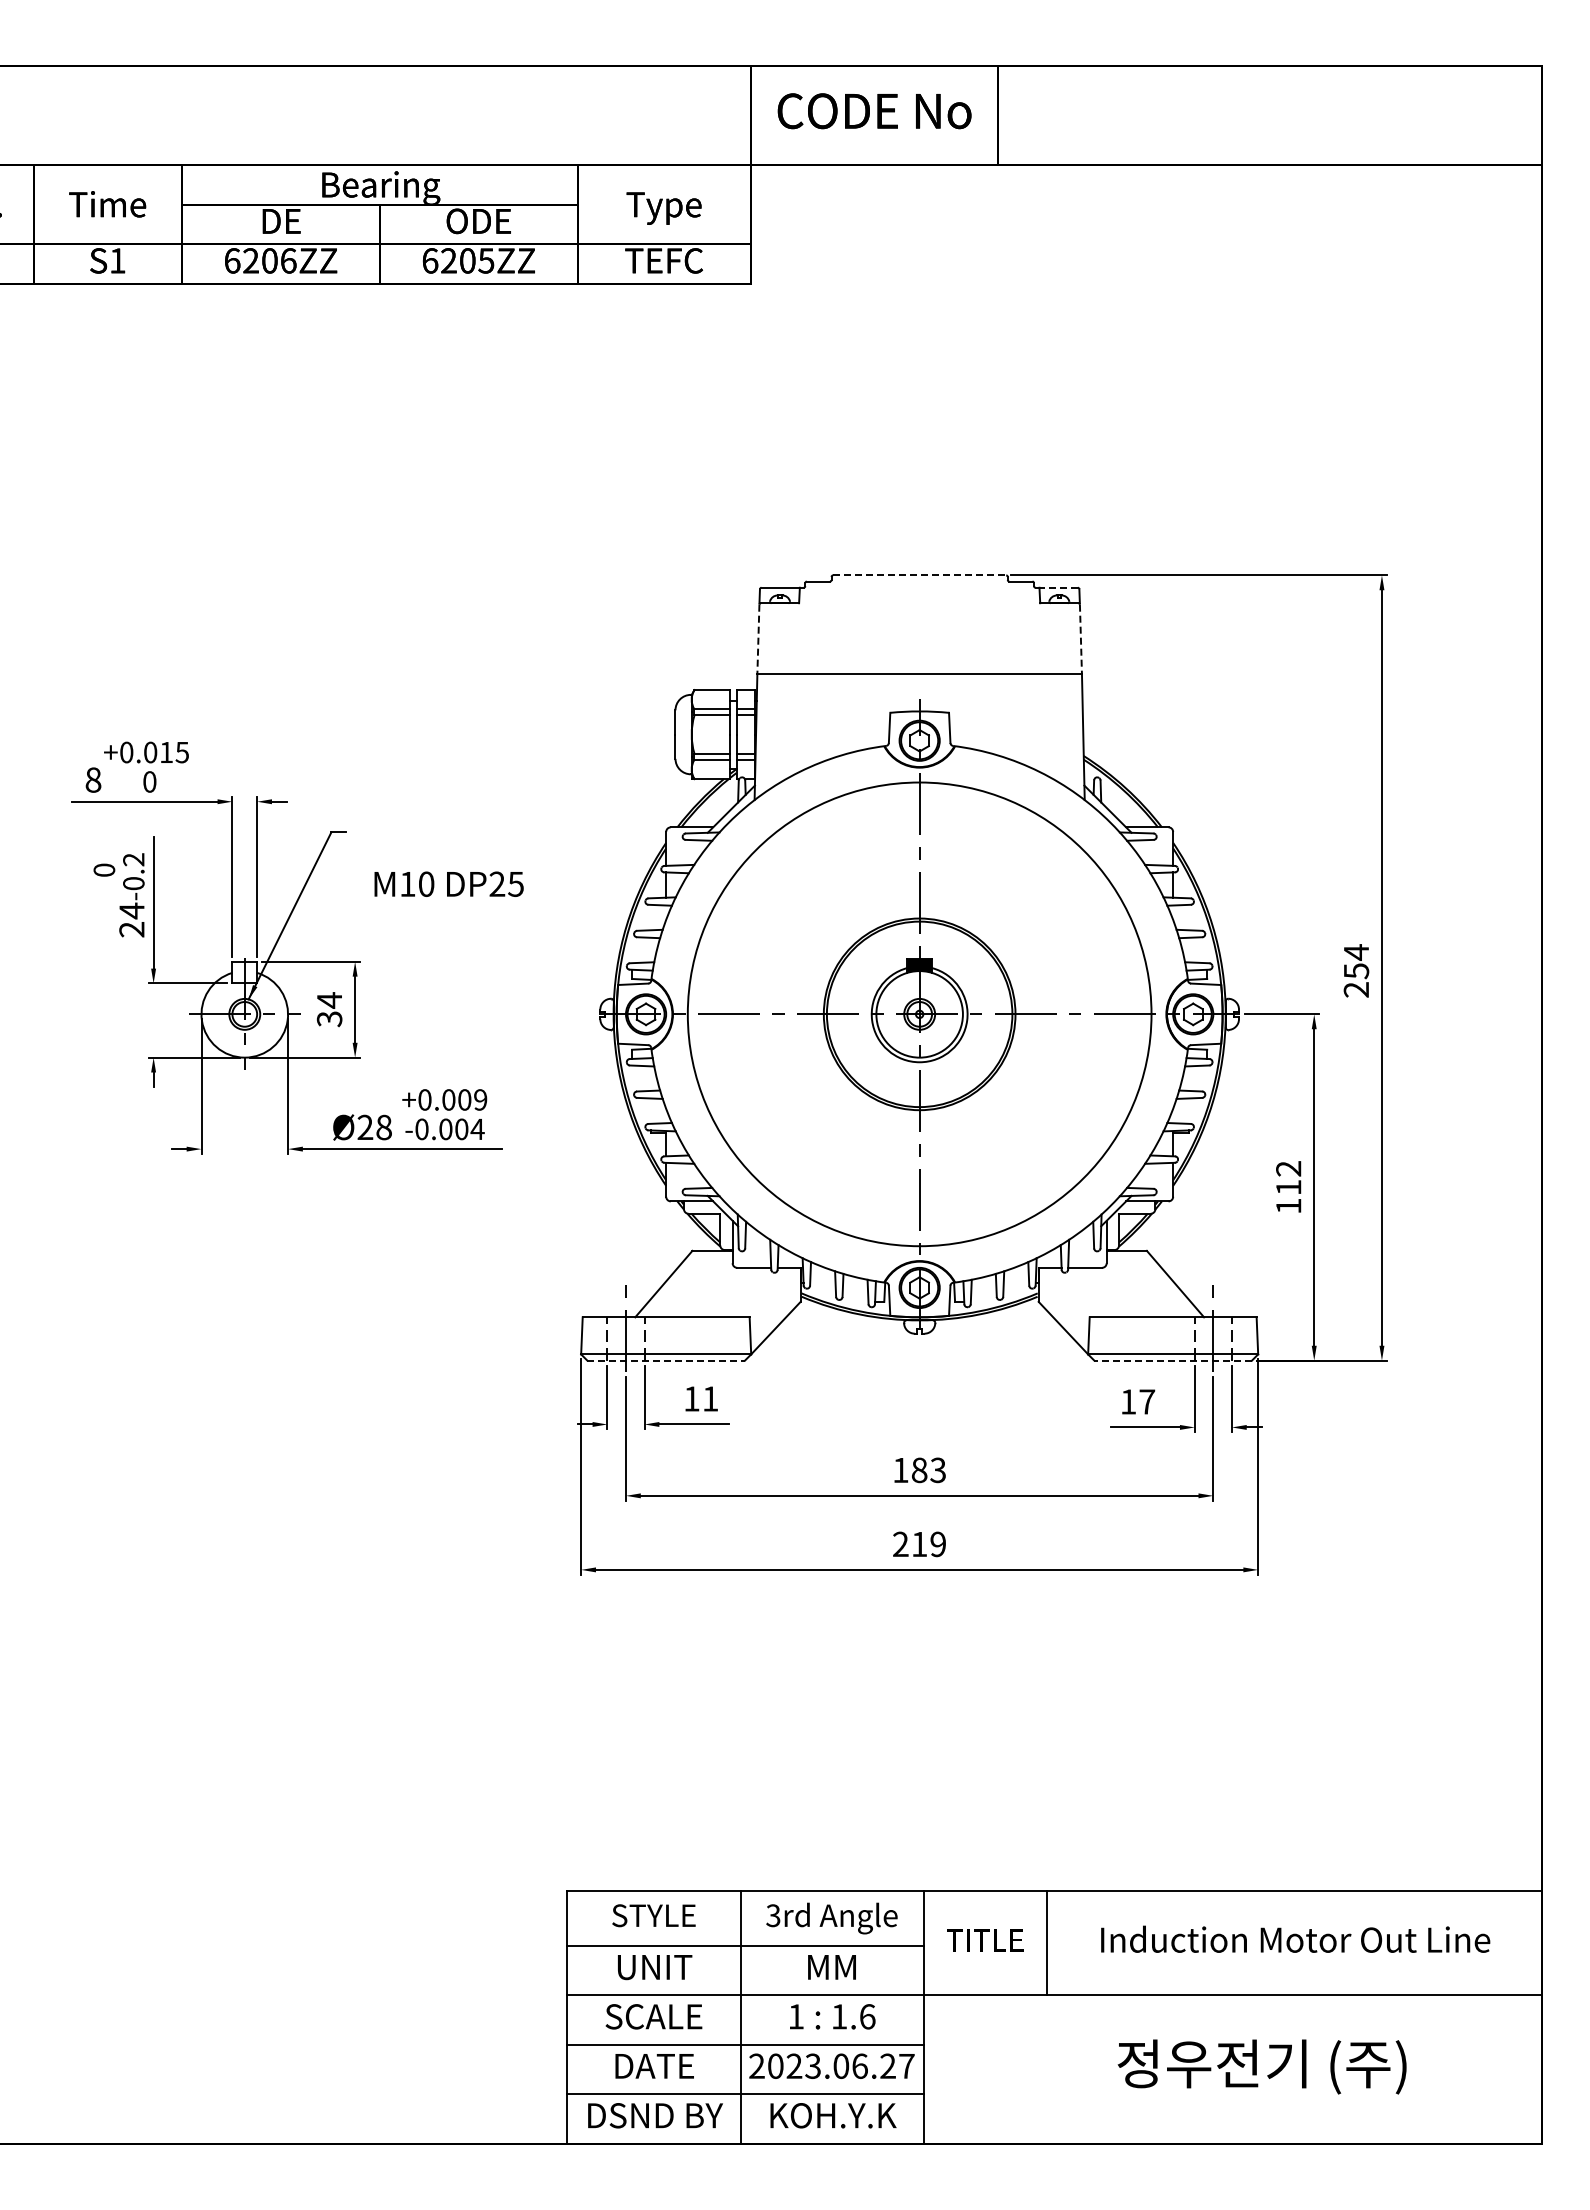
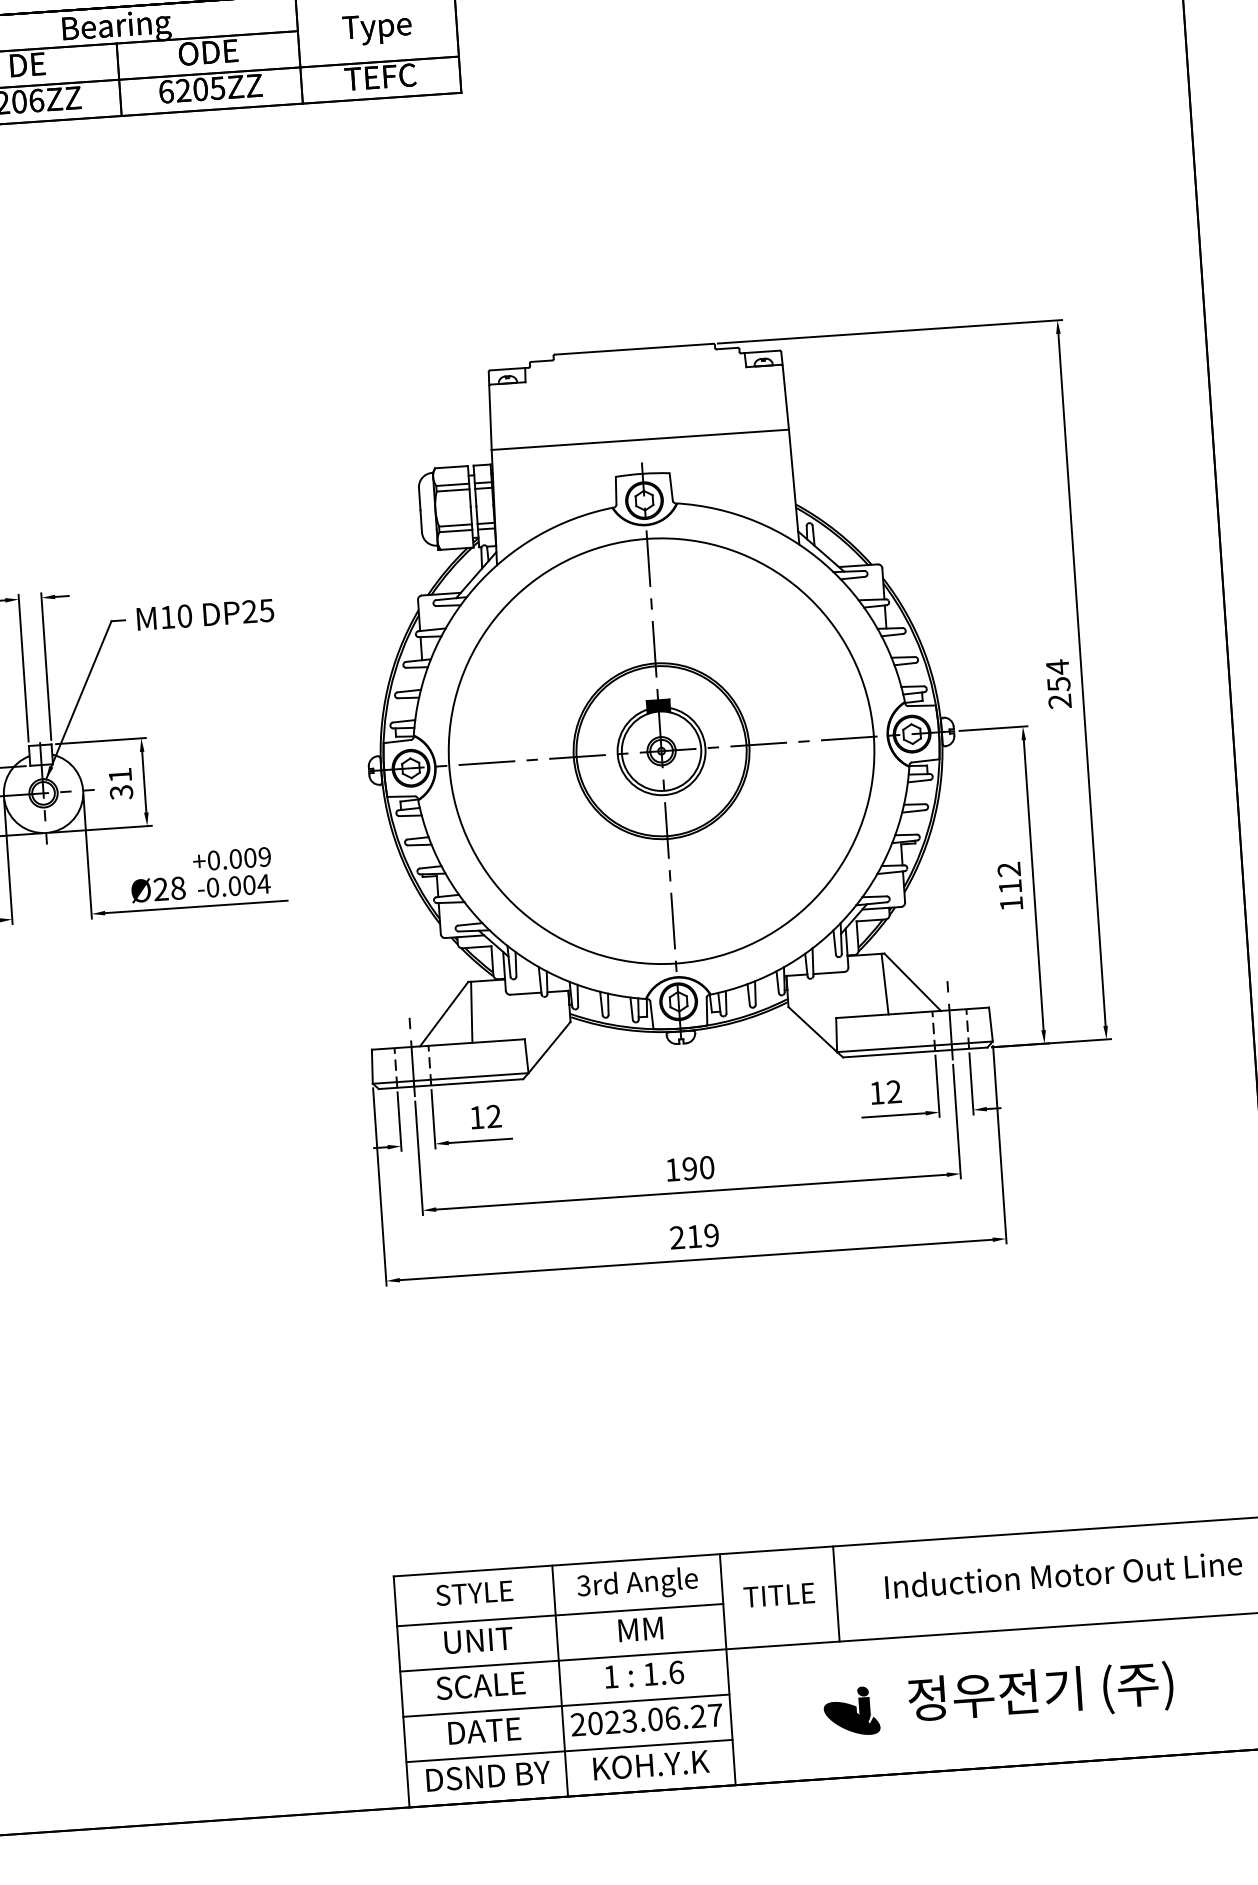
line: (919, 575) -> (634, 349), dashed -> solid
line: (1058, 587) -> (762, 351), dashed -> solid
line: (758, 639) -> (490, 417), dashed -> solid
line: (1080, 639) -> (785, 397), dashed -> solid
text: (448, 883) -> (204, 614), moved
text: (329, 1000) -> (120, 775), 34 -> 31
line: (693, 1283) -> (471, 1011), added
line: (1144, 1283) -> (884, 983), added
line: (666, 1360) -> (451, 1084), dashed -> solid
line: (1173, 1360) -> (915, 1052), dashed -> solid
text: (710, 1398) -> (494, 1116), 11 -> 12
text: (1147, 1401) -> (894, 1091), 17 -> 12
text: (928, 1470) -> (698, 1168), 183 -> 190
part: (1055, 2072) -> (852, 1711), added

